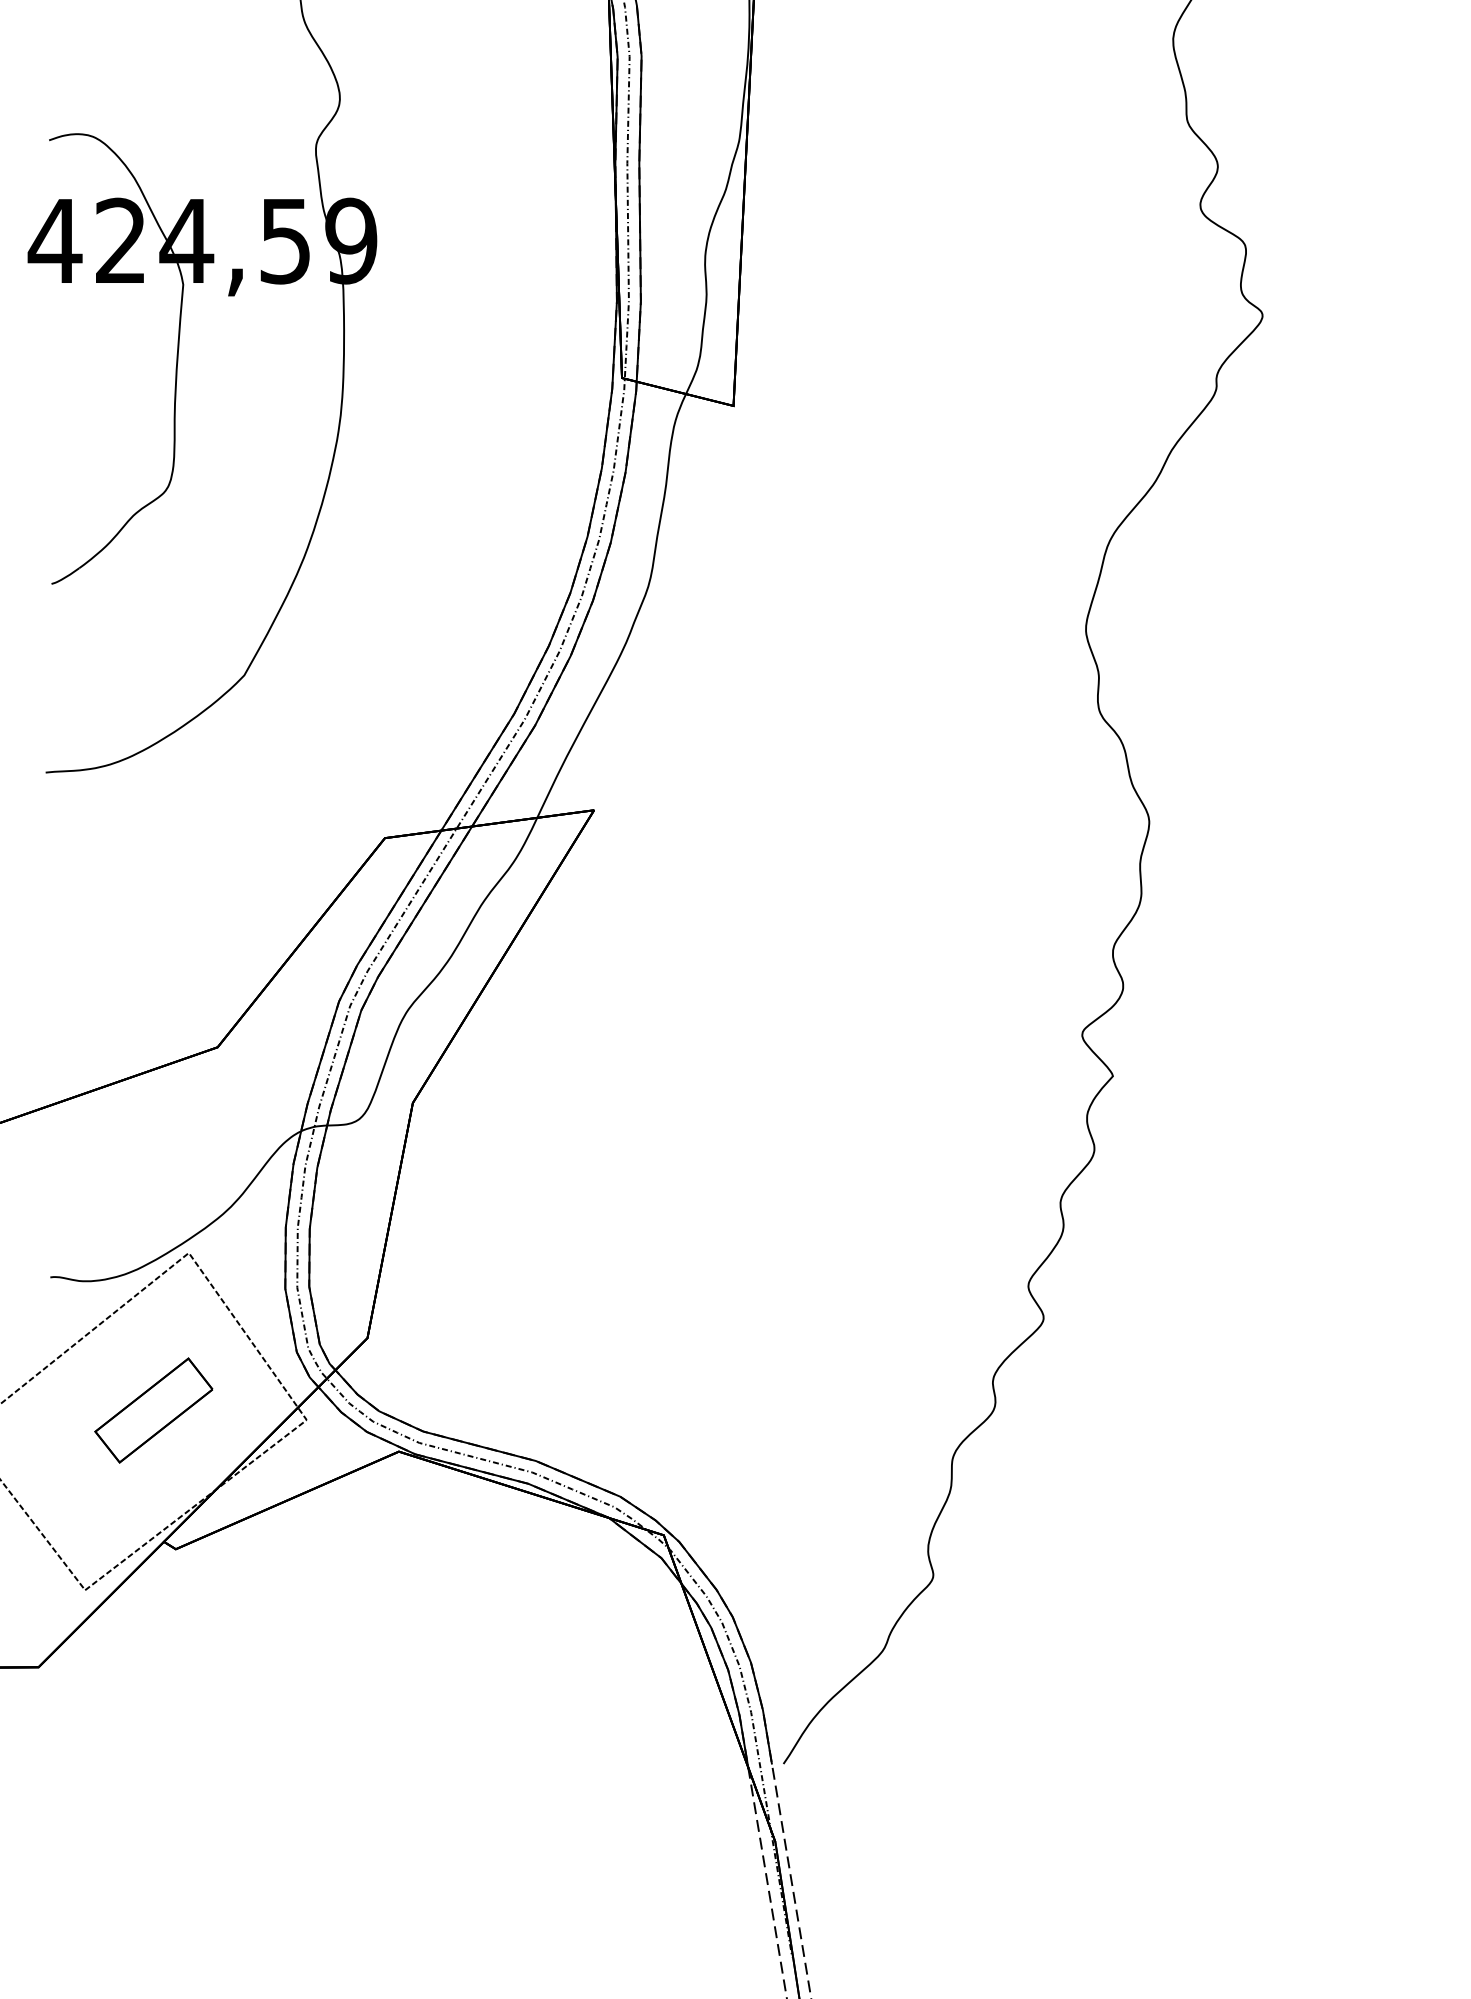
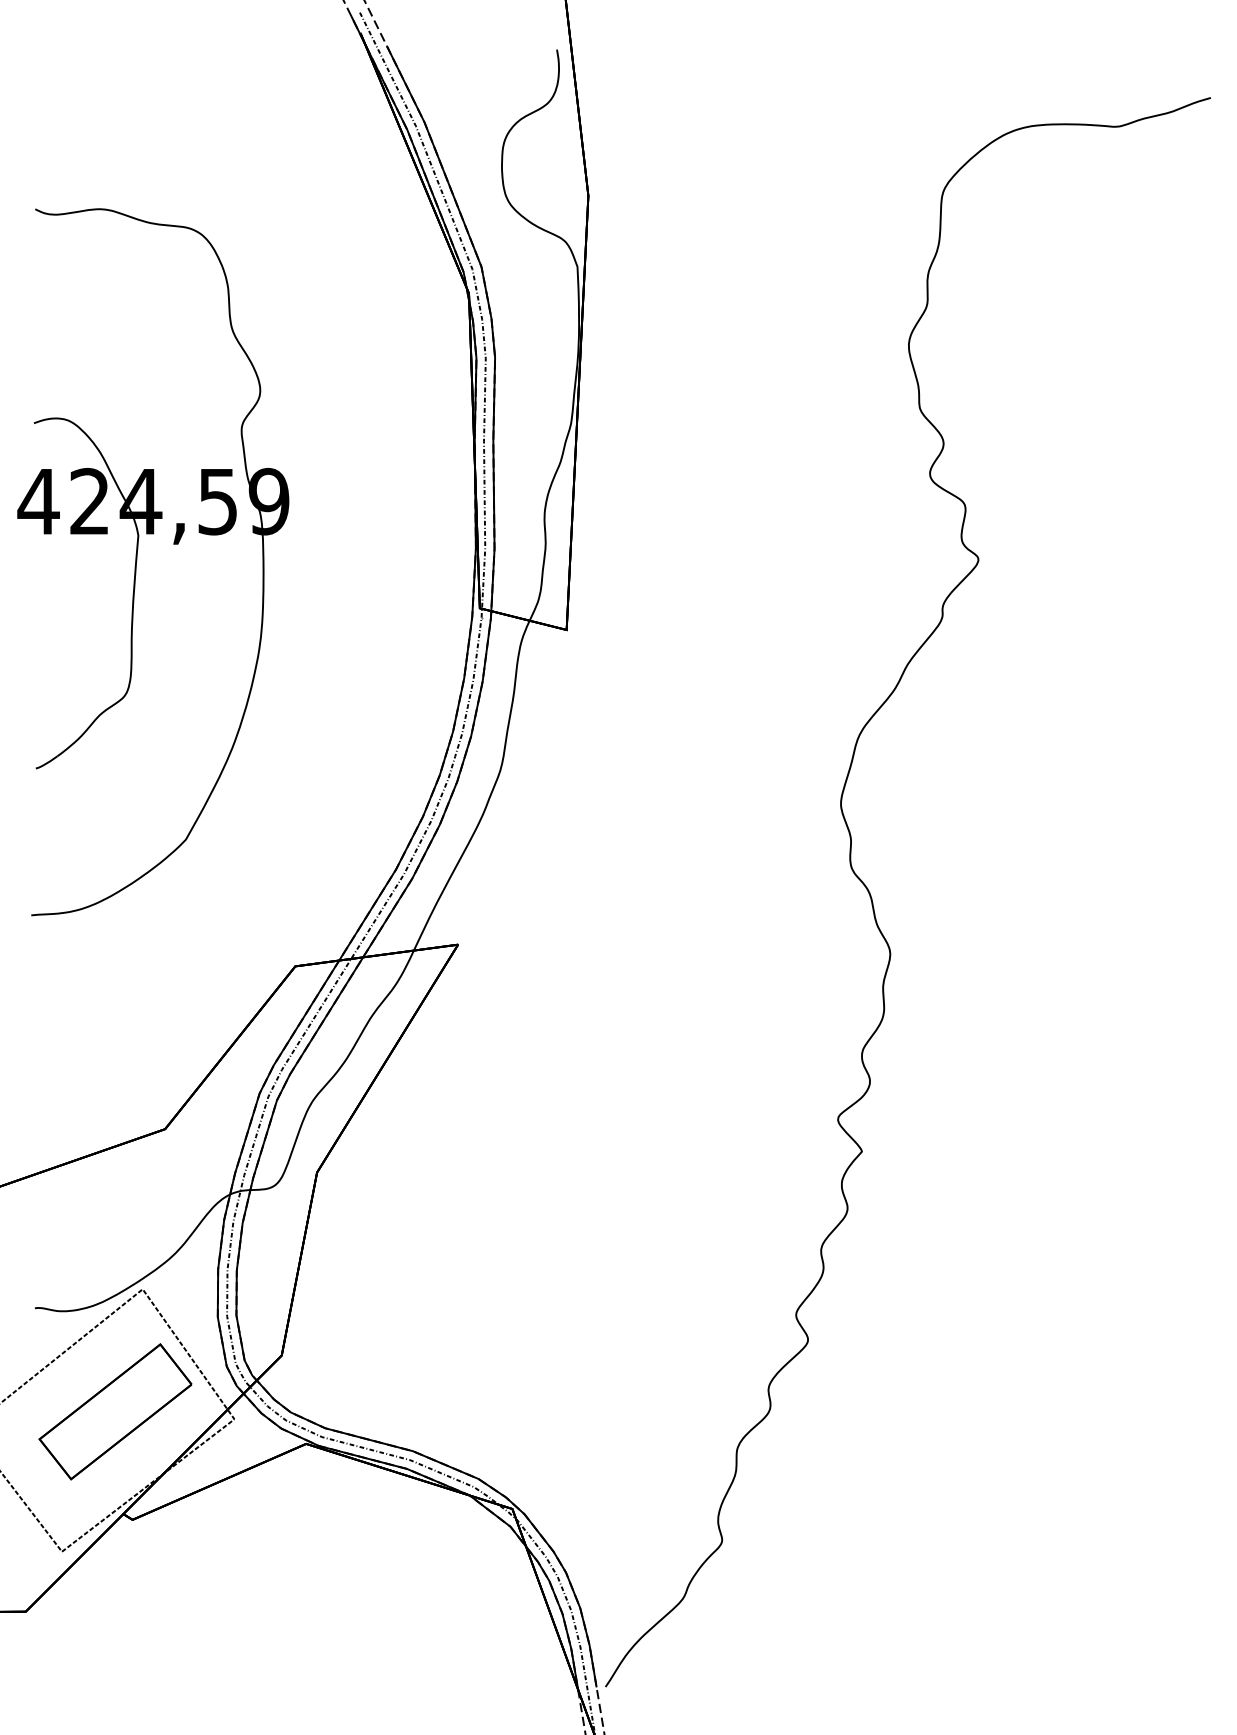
part: (153, 1410) -> (115, 1411), size x1.67

